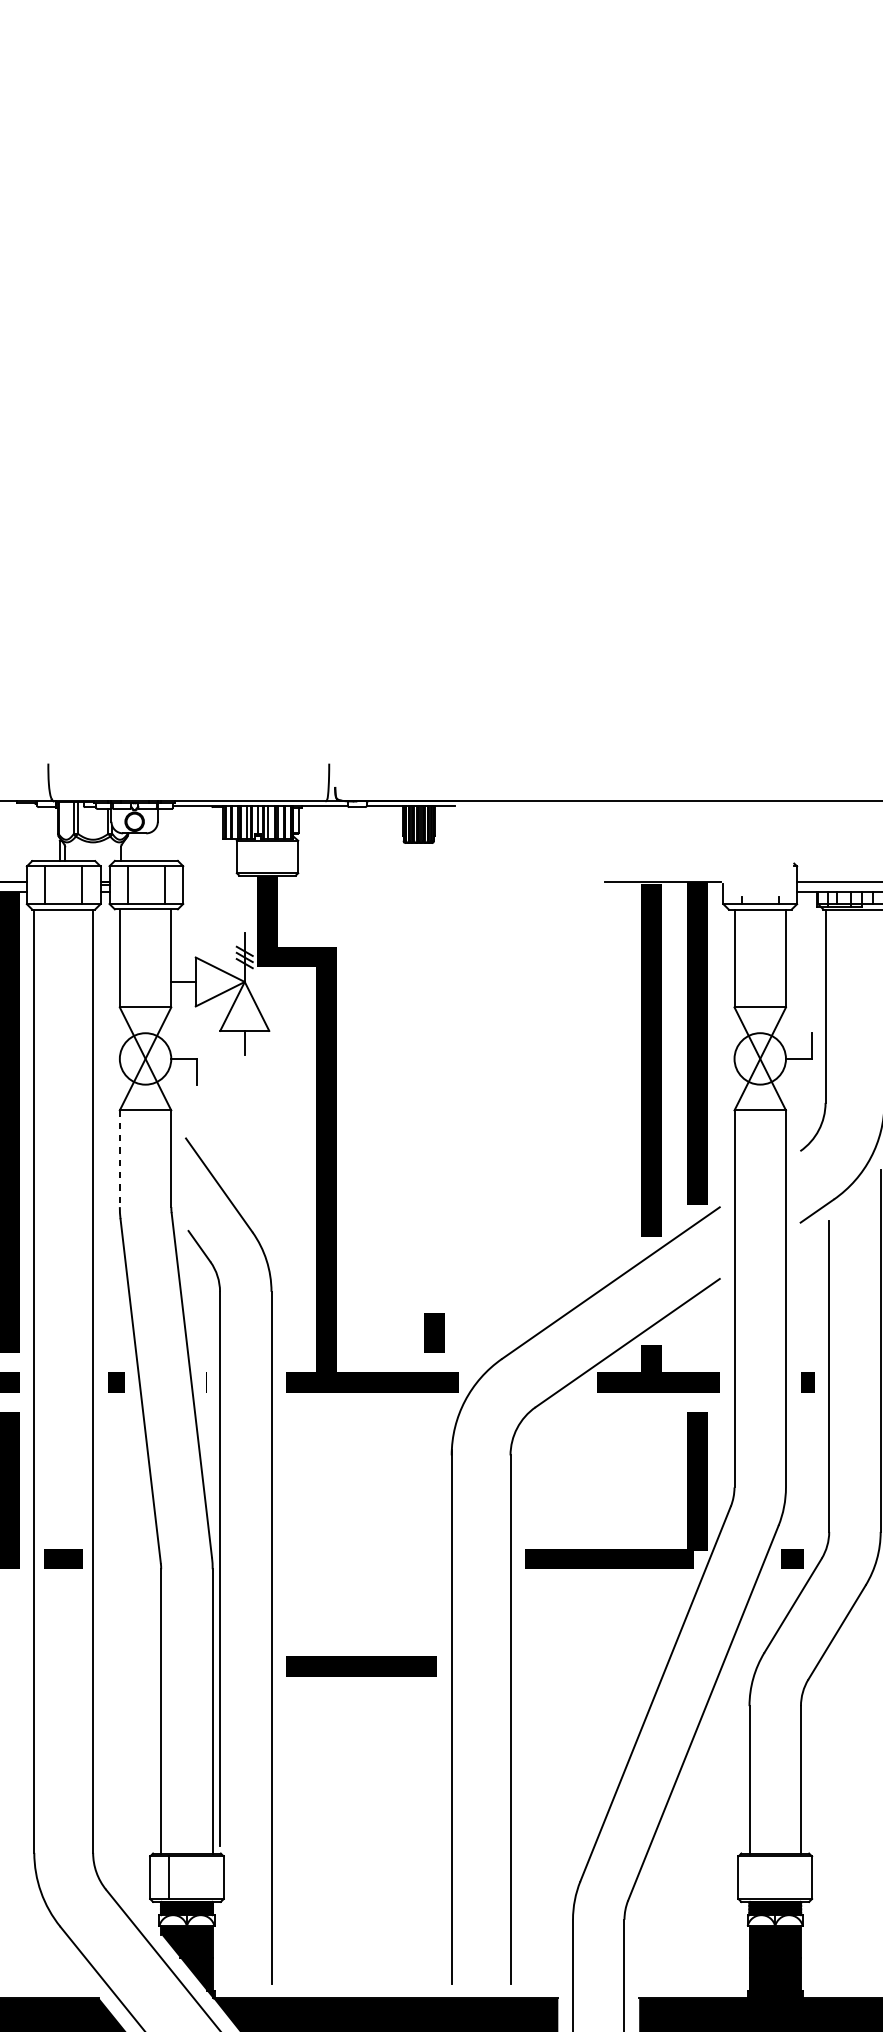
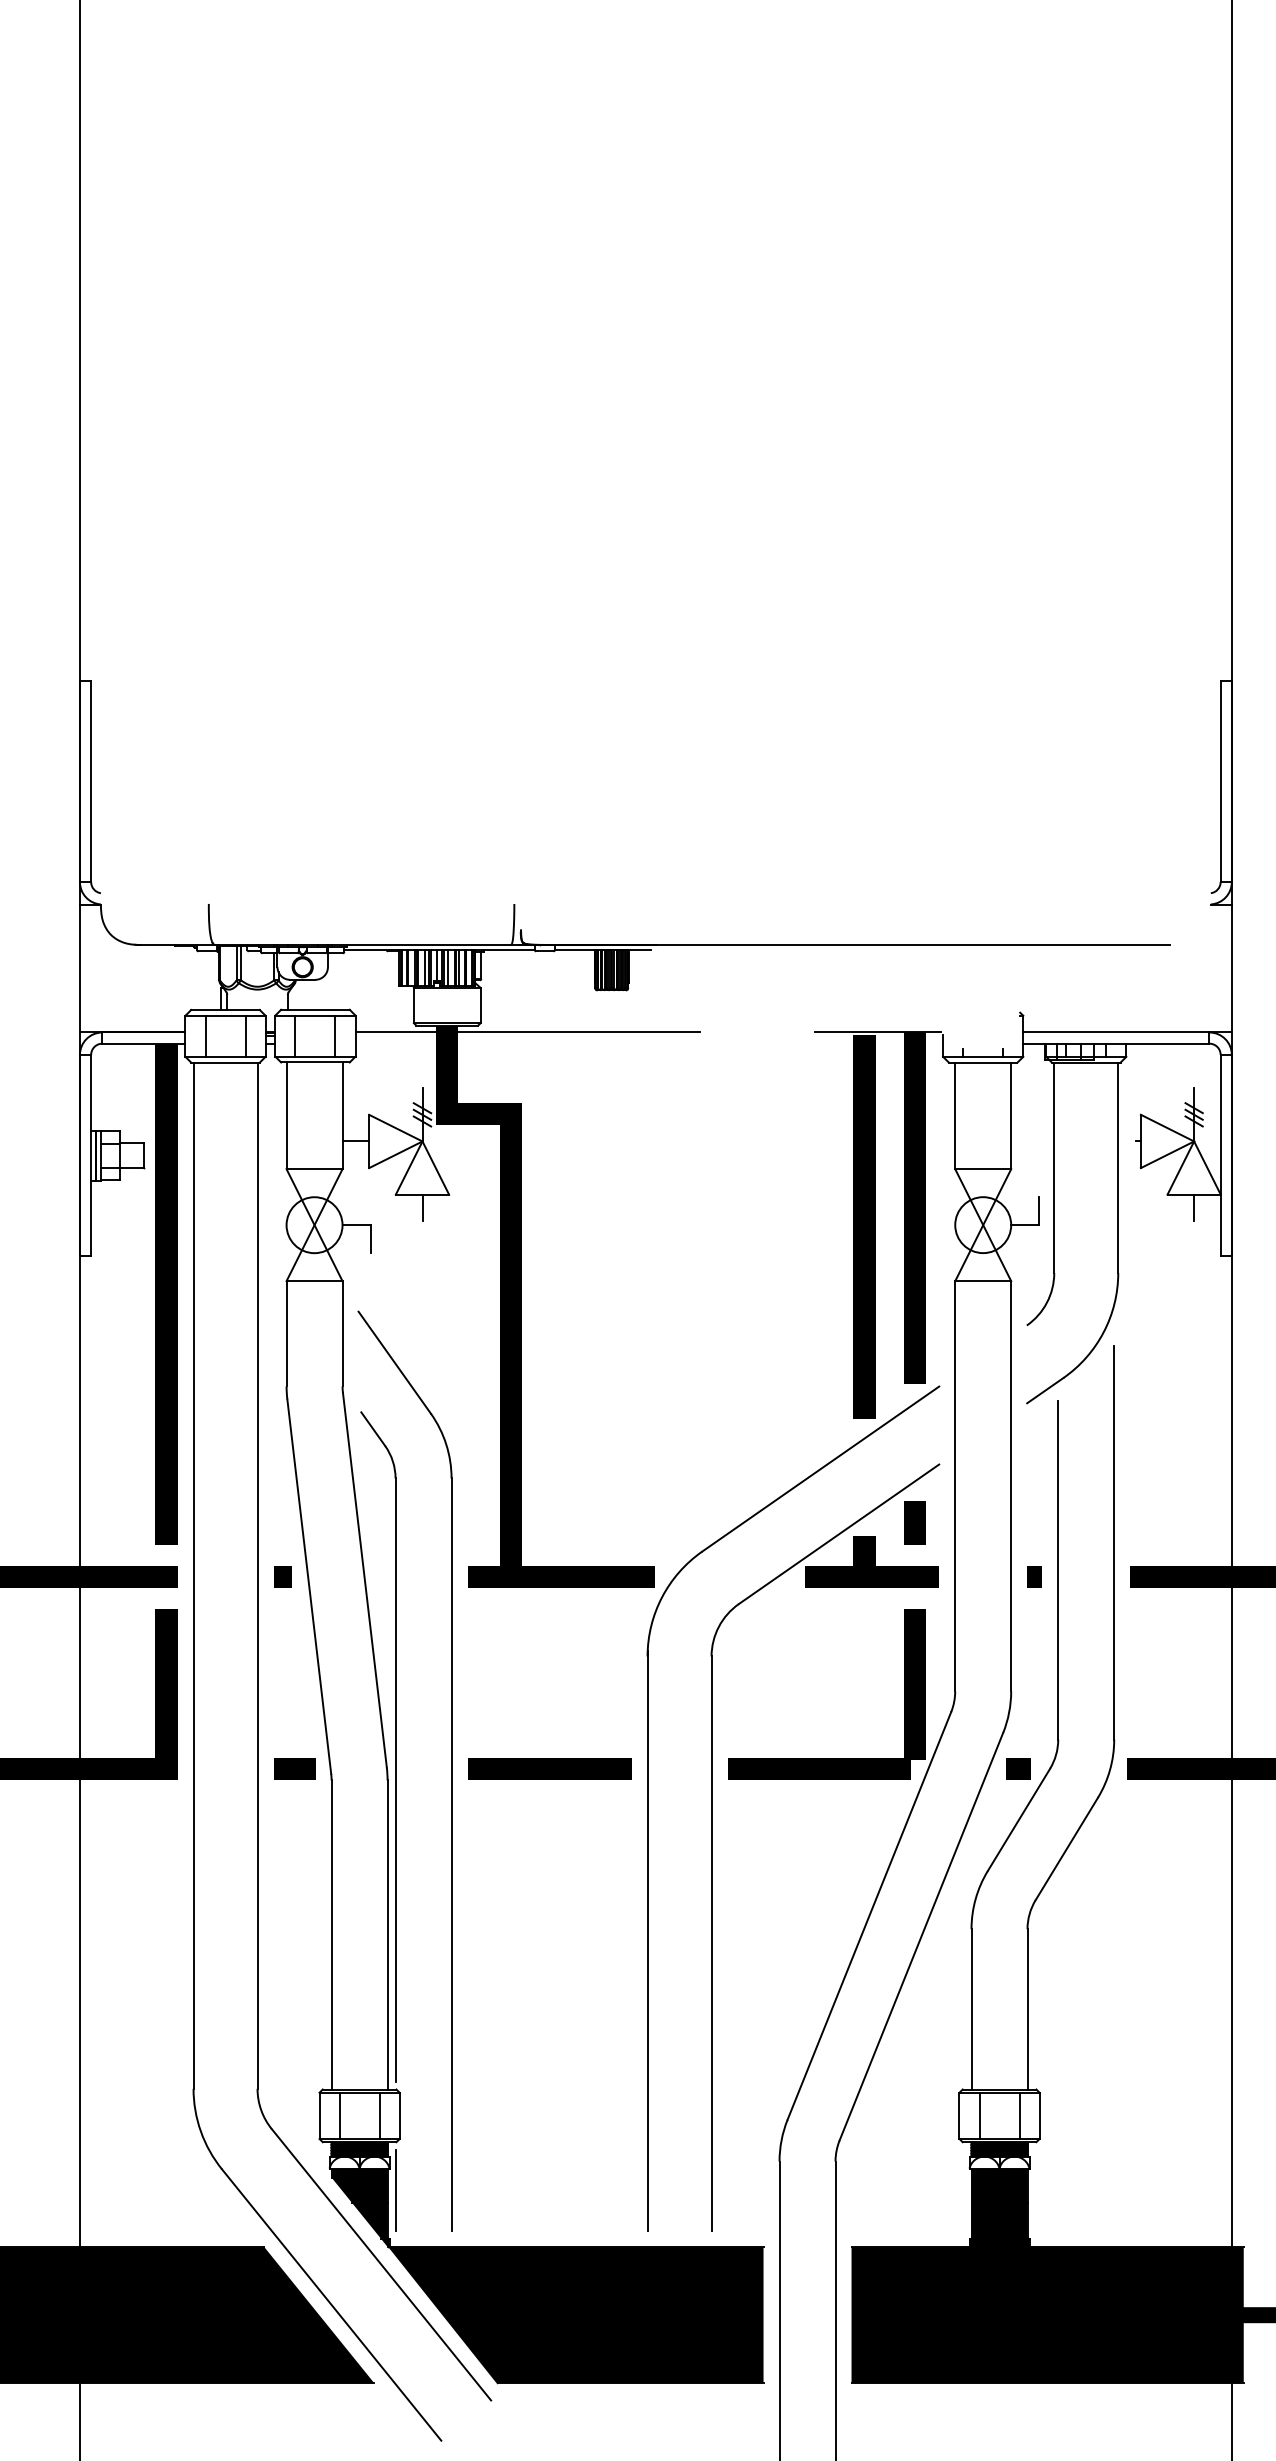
line: (341, 881) -> (527, 1032), added
line: (119, 1158) -> (286, 1333), dashed -> solid
line: (434, 1332) -> (914, 1522), moved
line: (63, 1558) -> (294, 1768), moved
line: (361, 1665) -> (549, 1768), moved
line: (205, 1877) -> (379, 2115), added
line: (756, 1877) -> (979, 2115), added
line: (793, 1877) -> (1019, 2115), added
line: (219, 1946) -> (395, 2190), added

